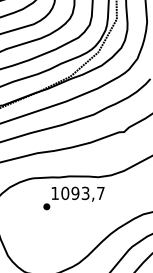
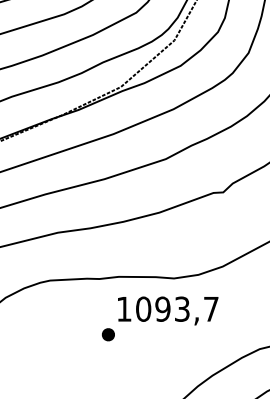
text: (73, 198) -> (159, 318), moved

